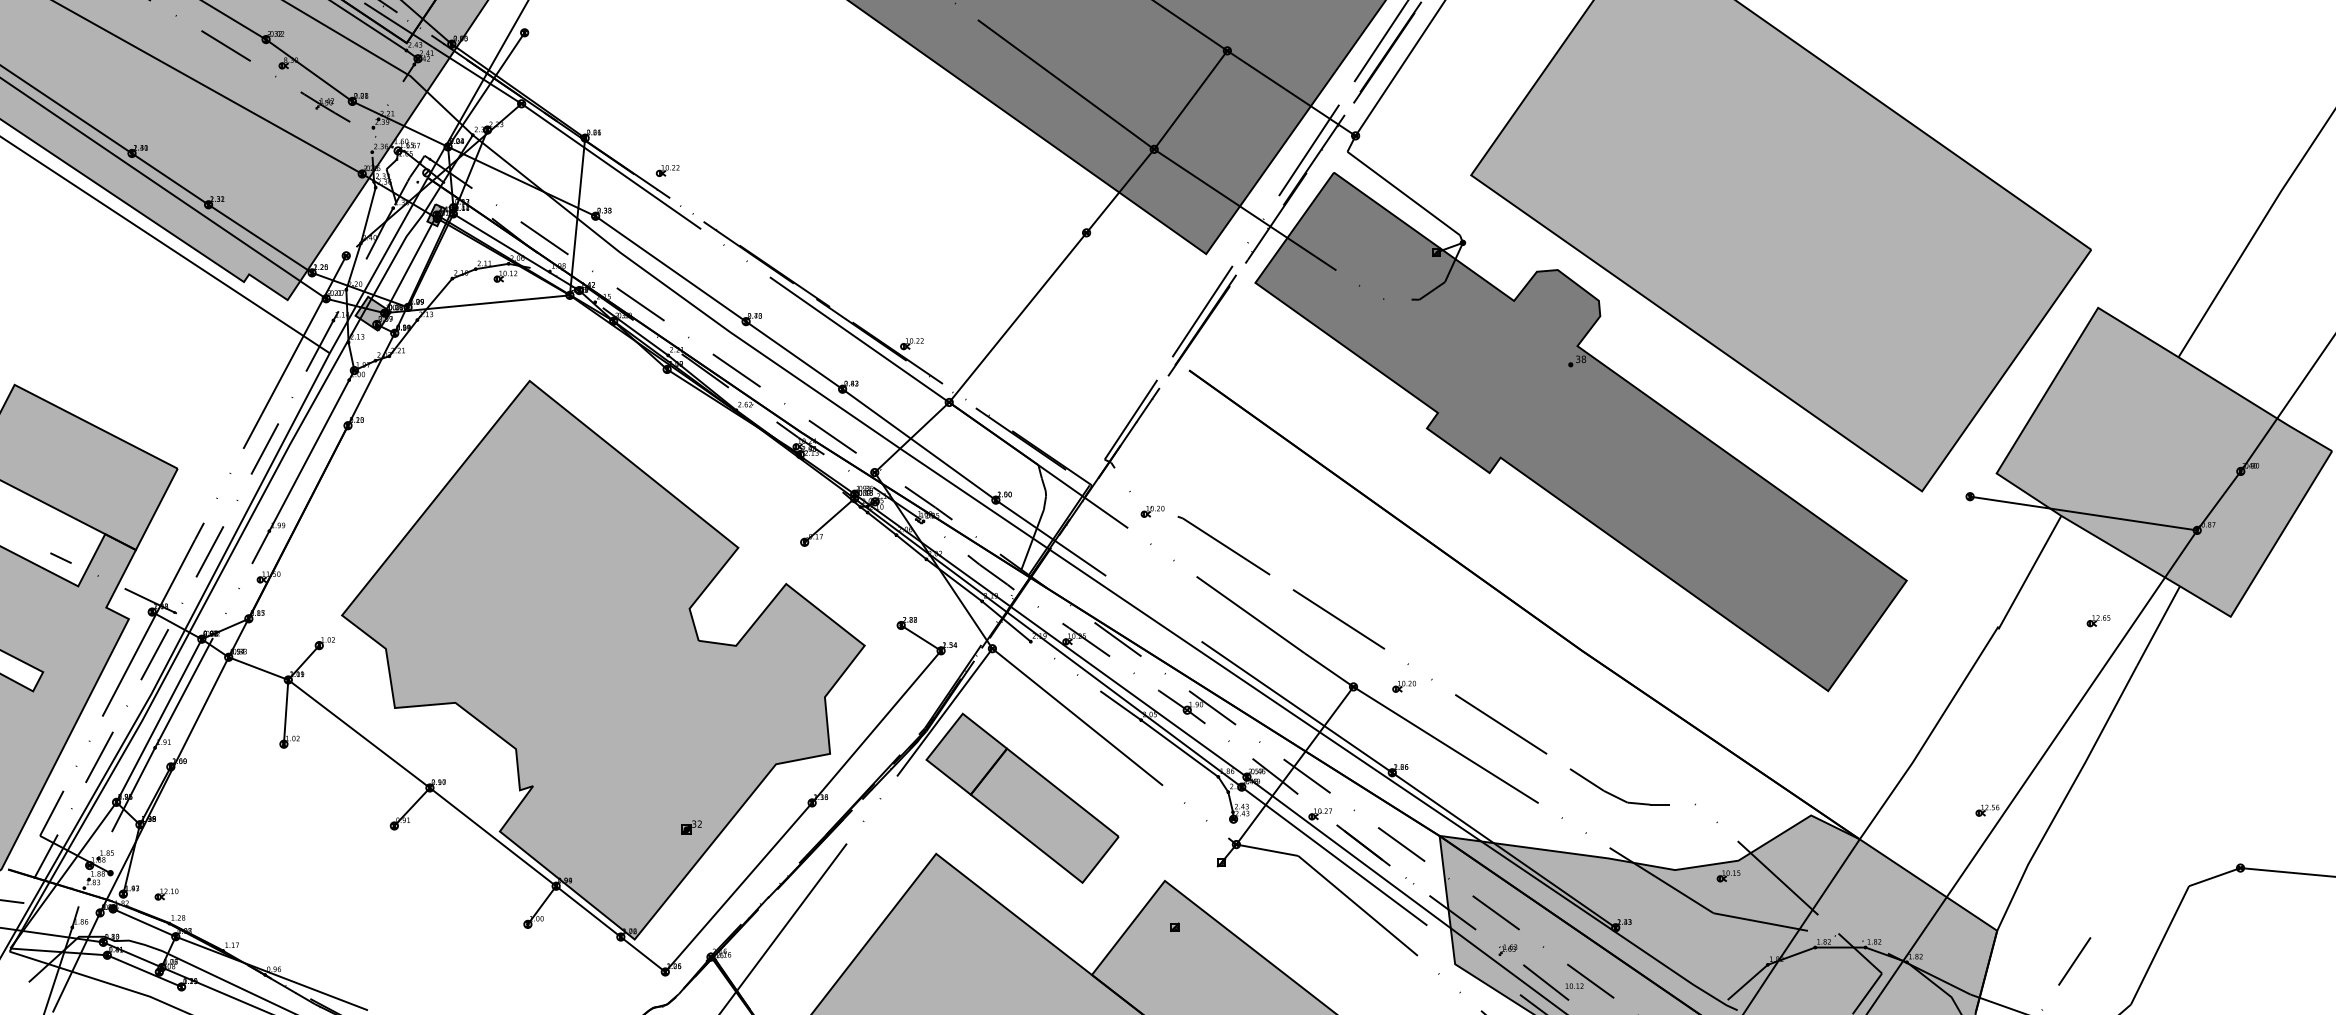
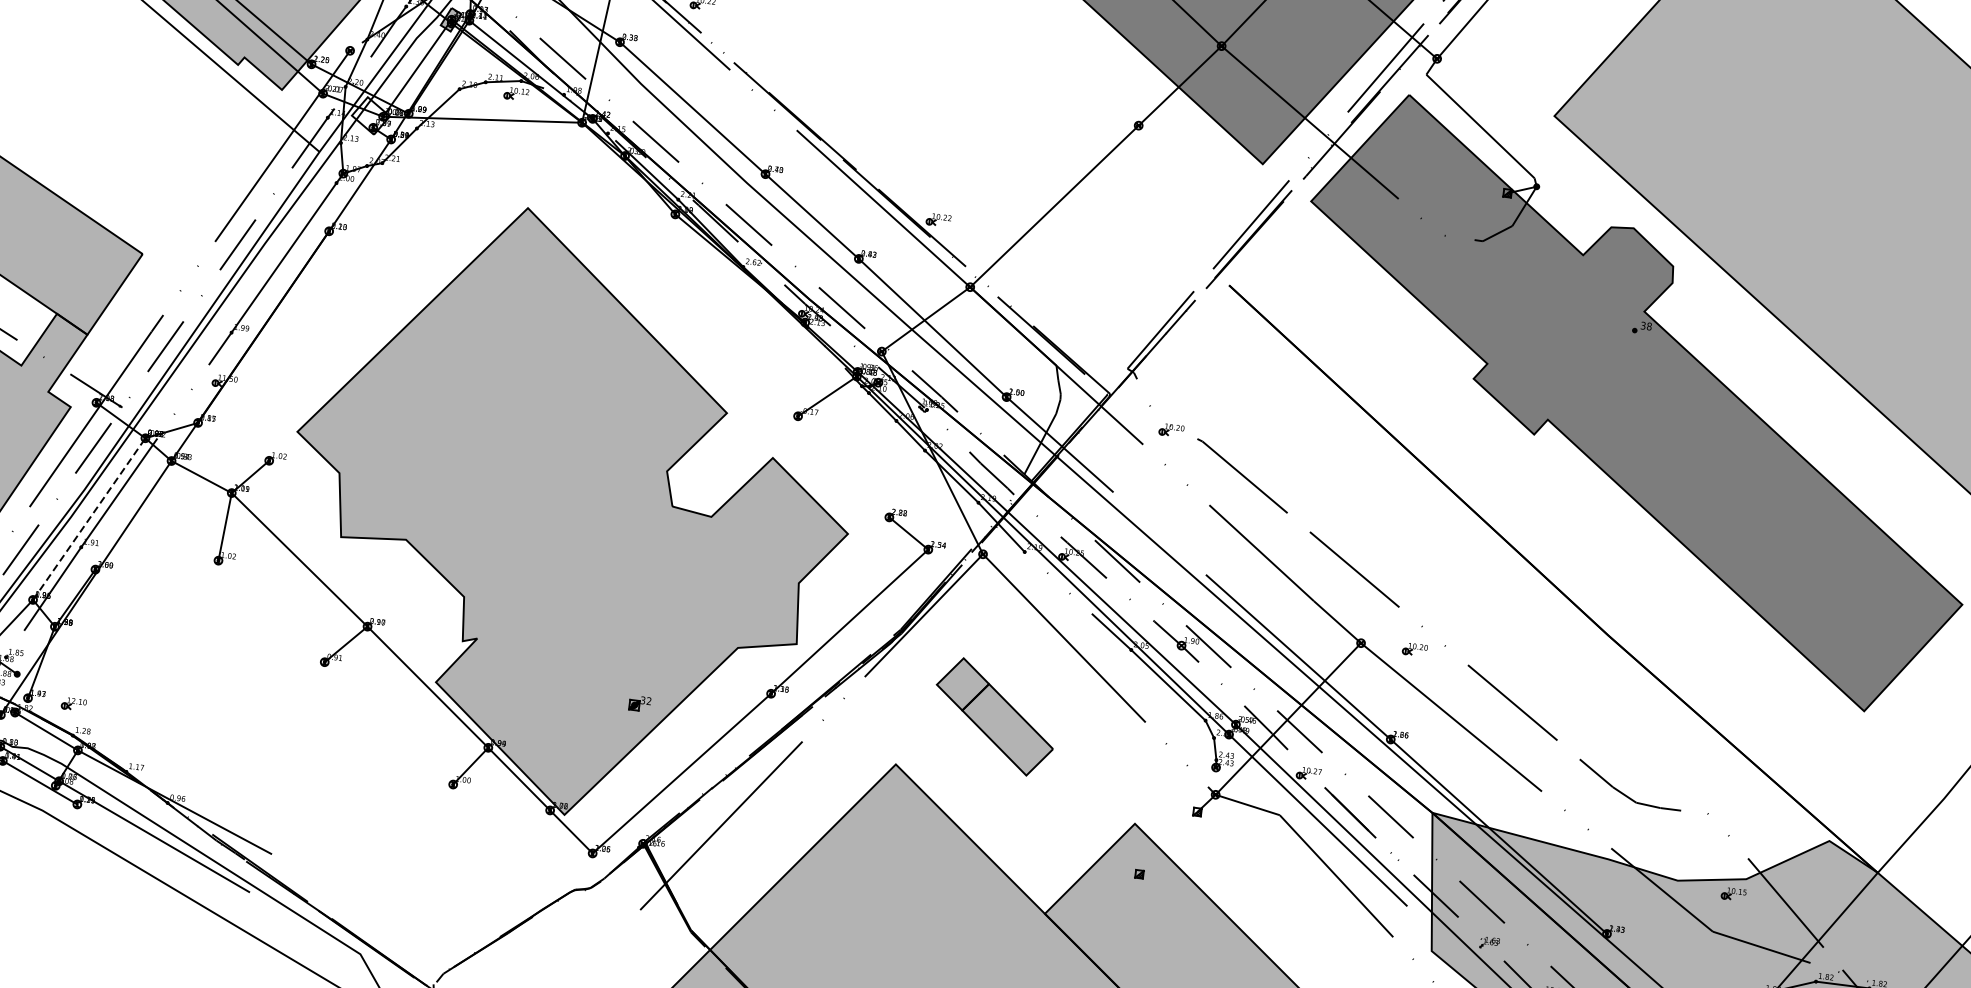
fill: (372, 313) -> (370, 115), removed
line: (159, 720) -> (89, 518), solid -> dashed
part: (1022, 797) -> (995, 716), size x0.6

